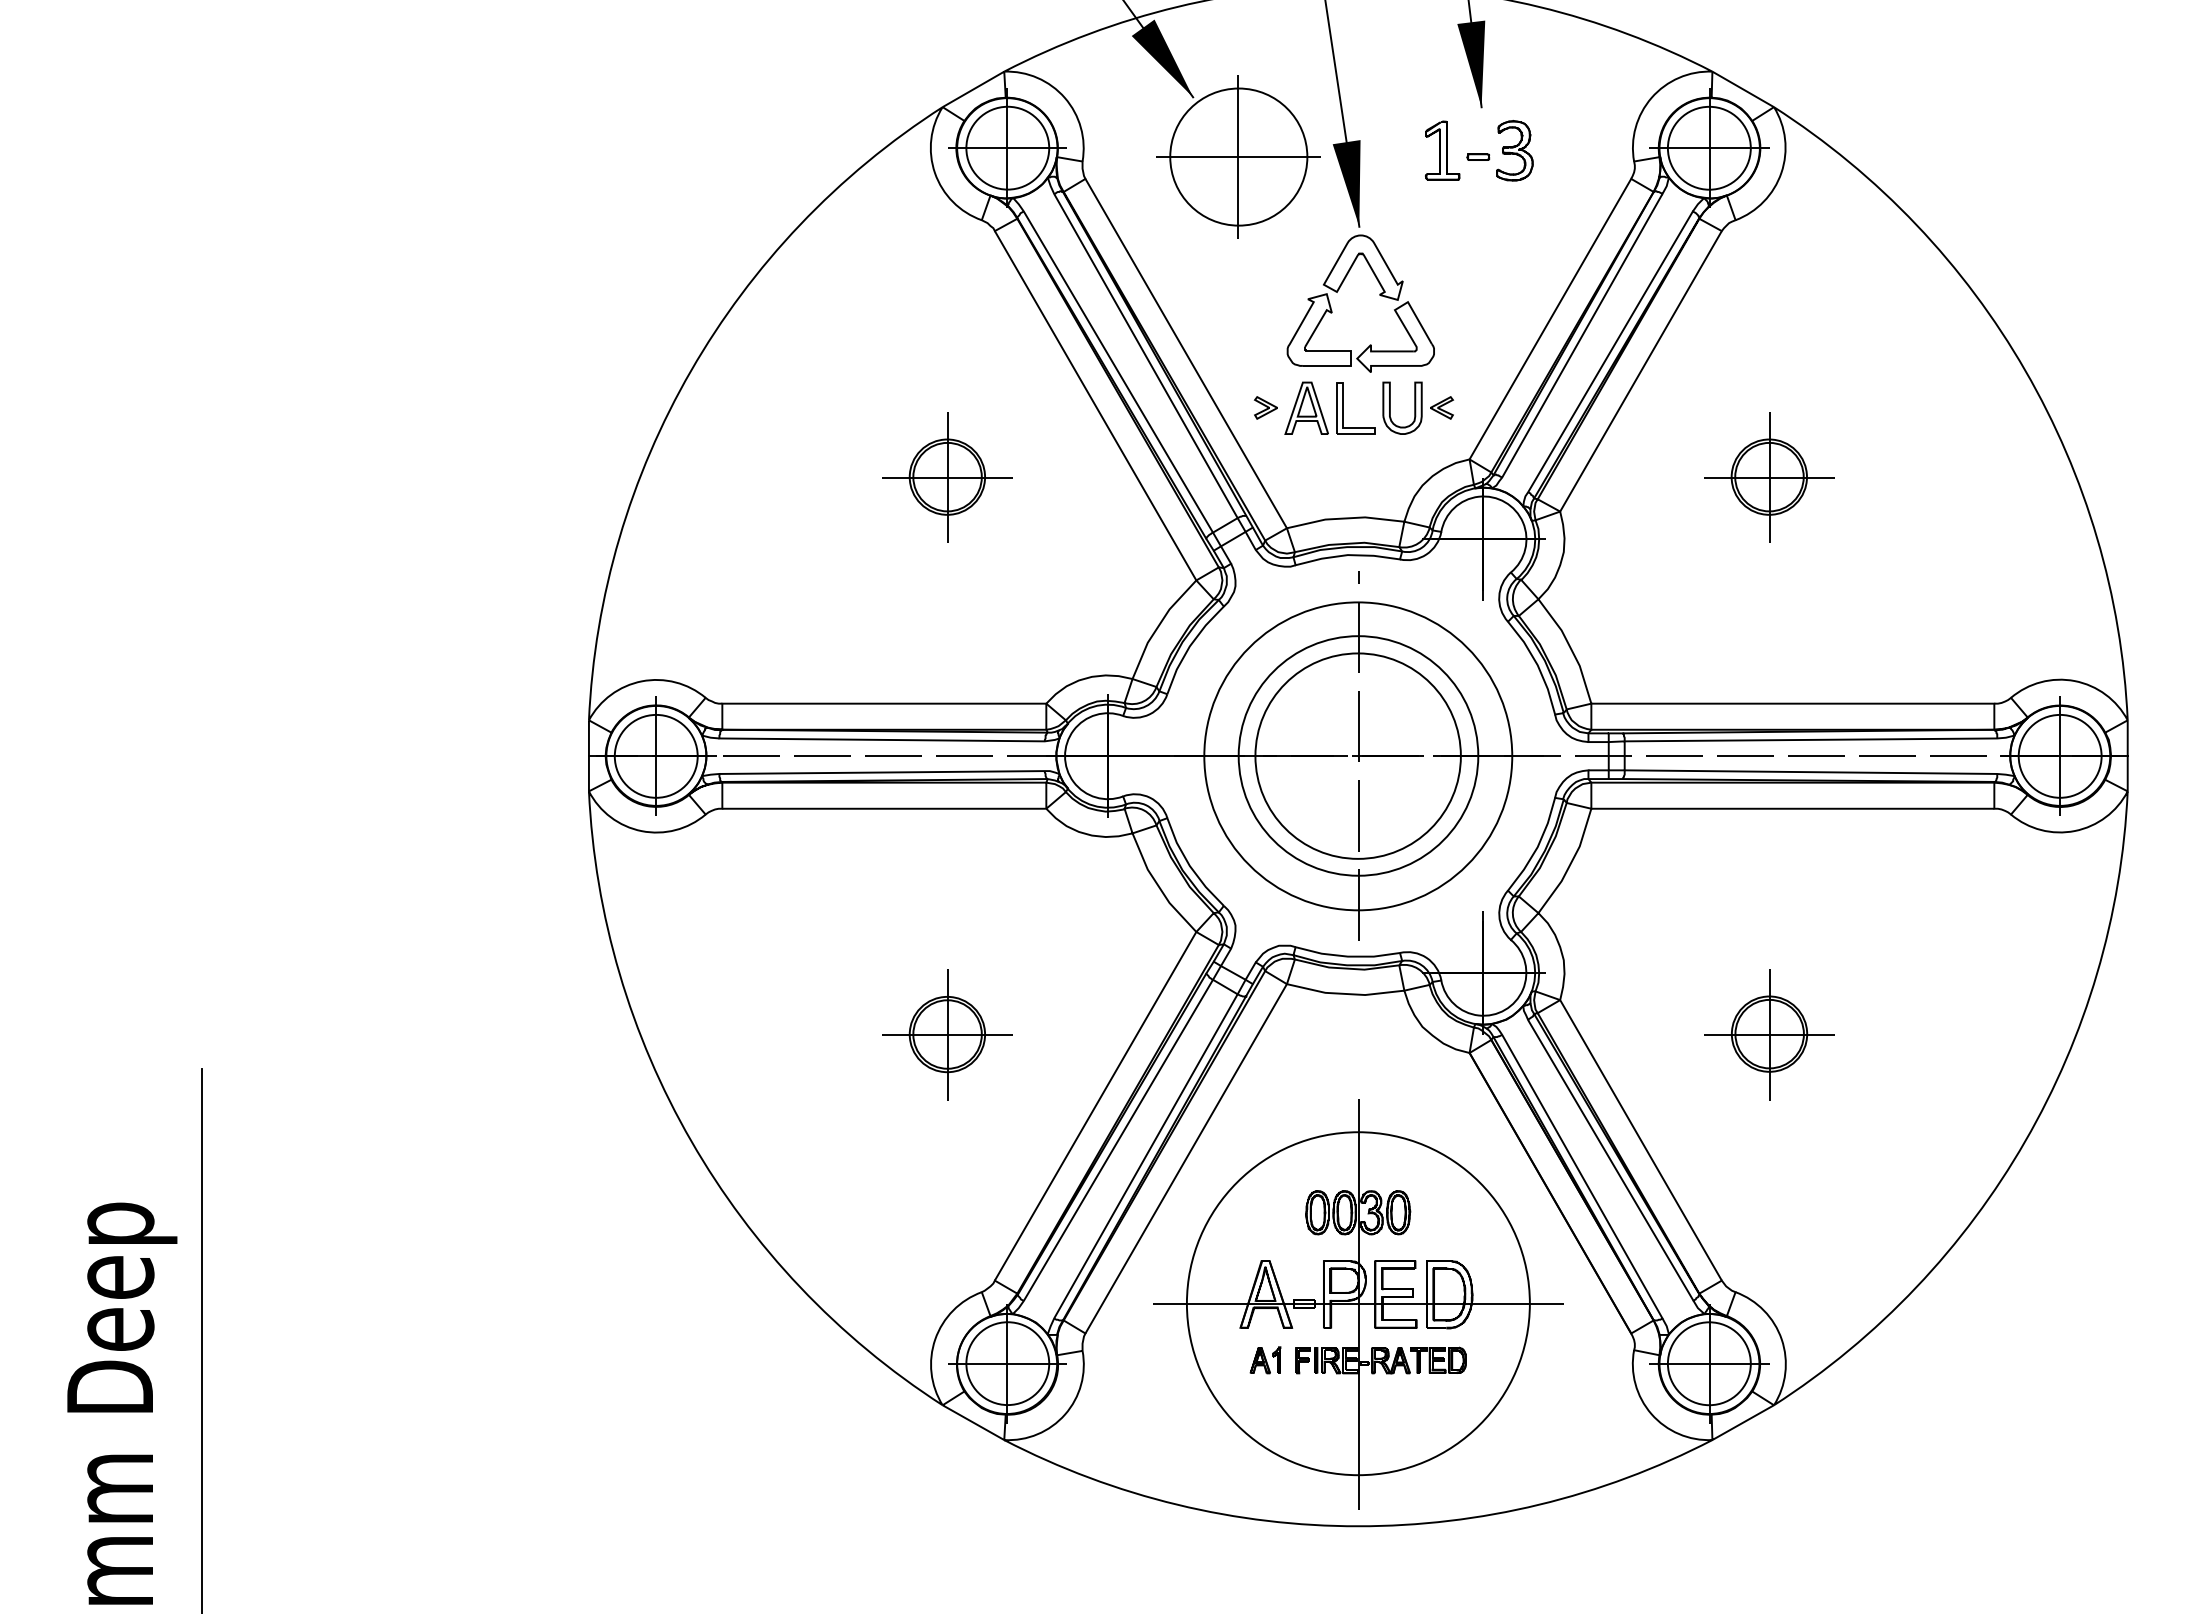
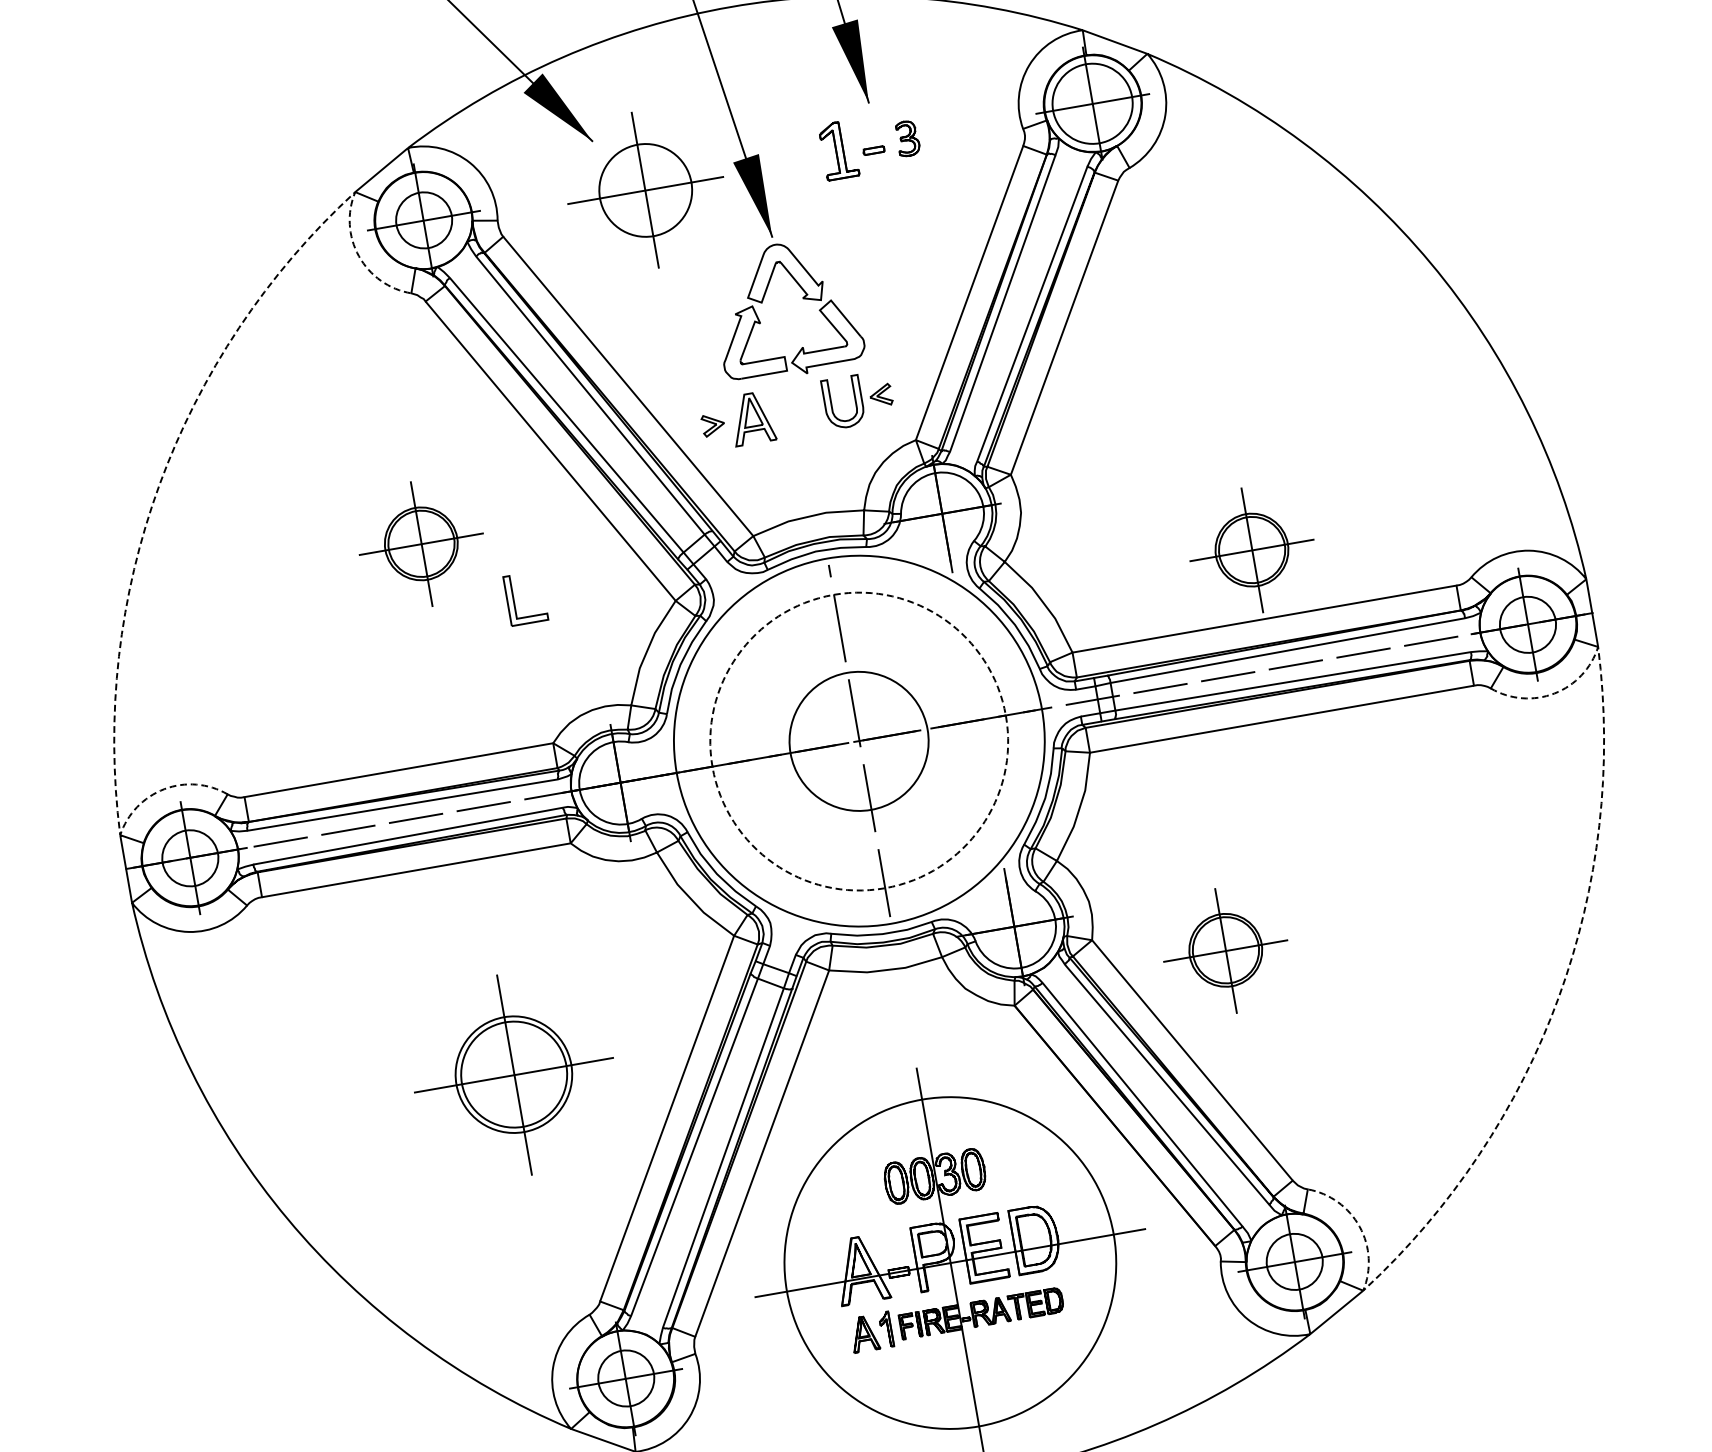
circle: (1007, 147) -> (423, 219), size x0.7
part: (1514, 150) -> (907, 138), size x0.6
circle: (1238, 156) -> (645, 189), size x0.7
line: (691, 370) -> (159, 484), solid -> dashed
part: (1343, 408) -> (513, 600), moved
part: (1769, 477) -> (1252, 550), moved
circle: (655, 755) -> (189, 857), size x0.7
circle: (1357, 755) -> (858, 740), size x0.7
circle: (1358, 755) -> (859, 740), size x1.6
circle: (2059, 755) -> (1527, 624), size x0.7
circle: (1358, 756) -> (859, 741), solid -> dashed
part: (947, 1034) -> (514, 1074), size x1.6
part: (1769, 1034) -> (1225, 950), moved
line: (2025, 1141) -> (1558, 997), solid -> dashed
part: (1265, 1360) -> (871, 1332), size x1.4
circle: (1007, 1363) -> (625, 1378), size x0.7
circle: (1708, 1363) -> (1293, 1261), size x0.7

